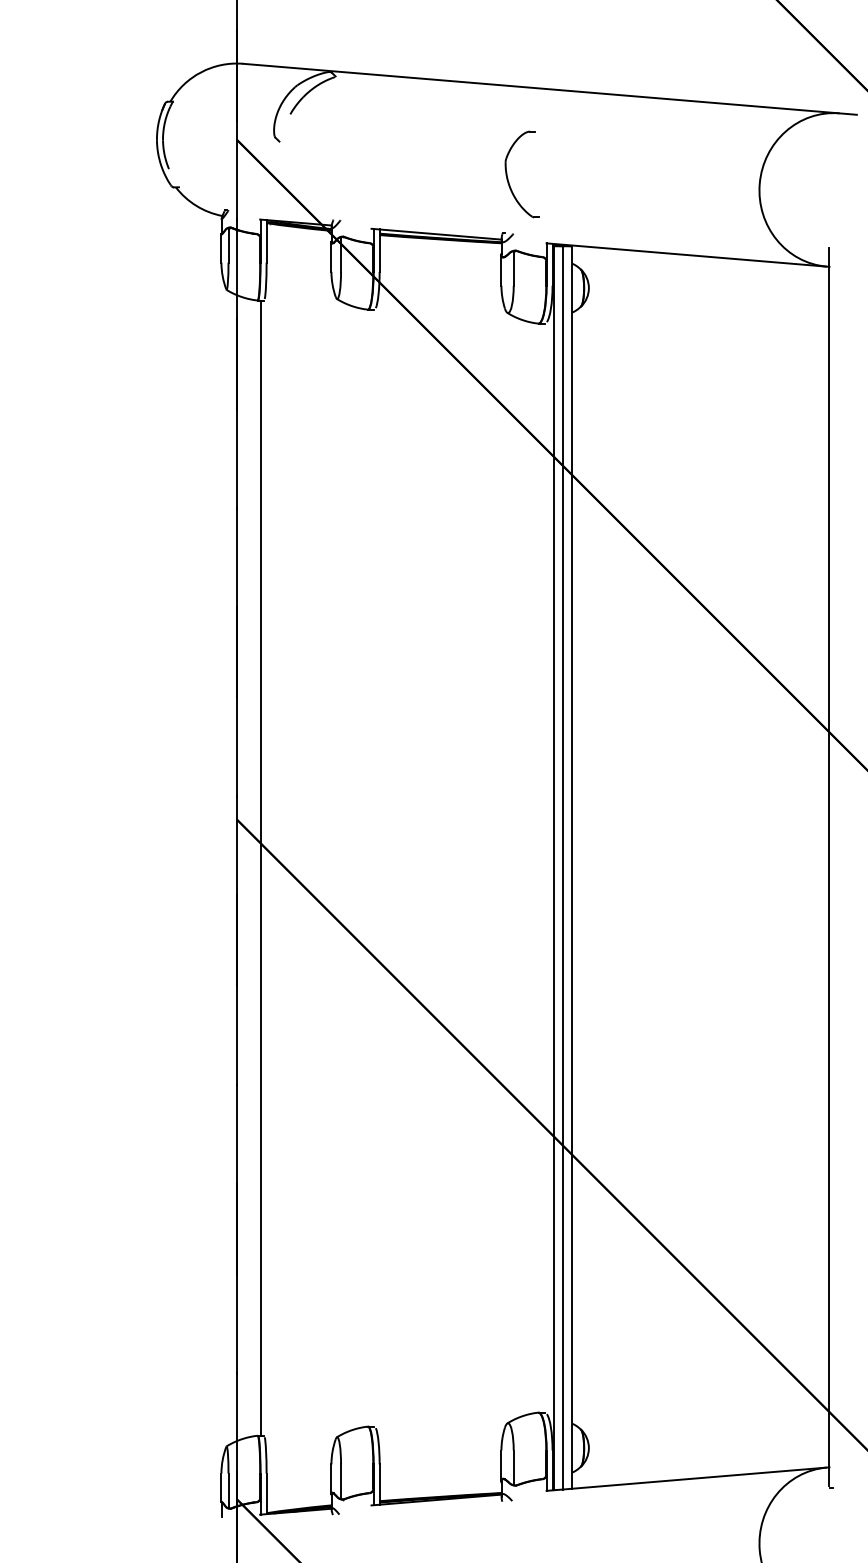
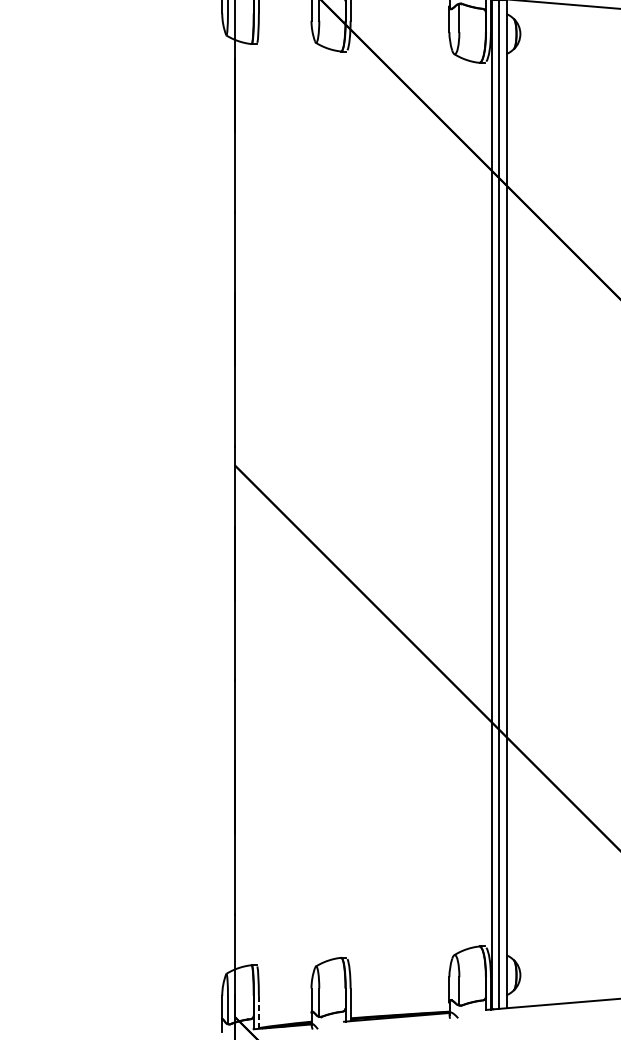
line: (261, 867) -> (254, 504), removed
line: (266, 1493) -> (258, 1012), solid -> dashed

